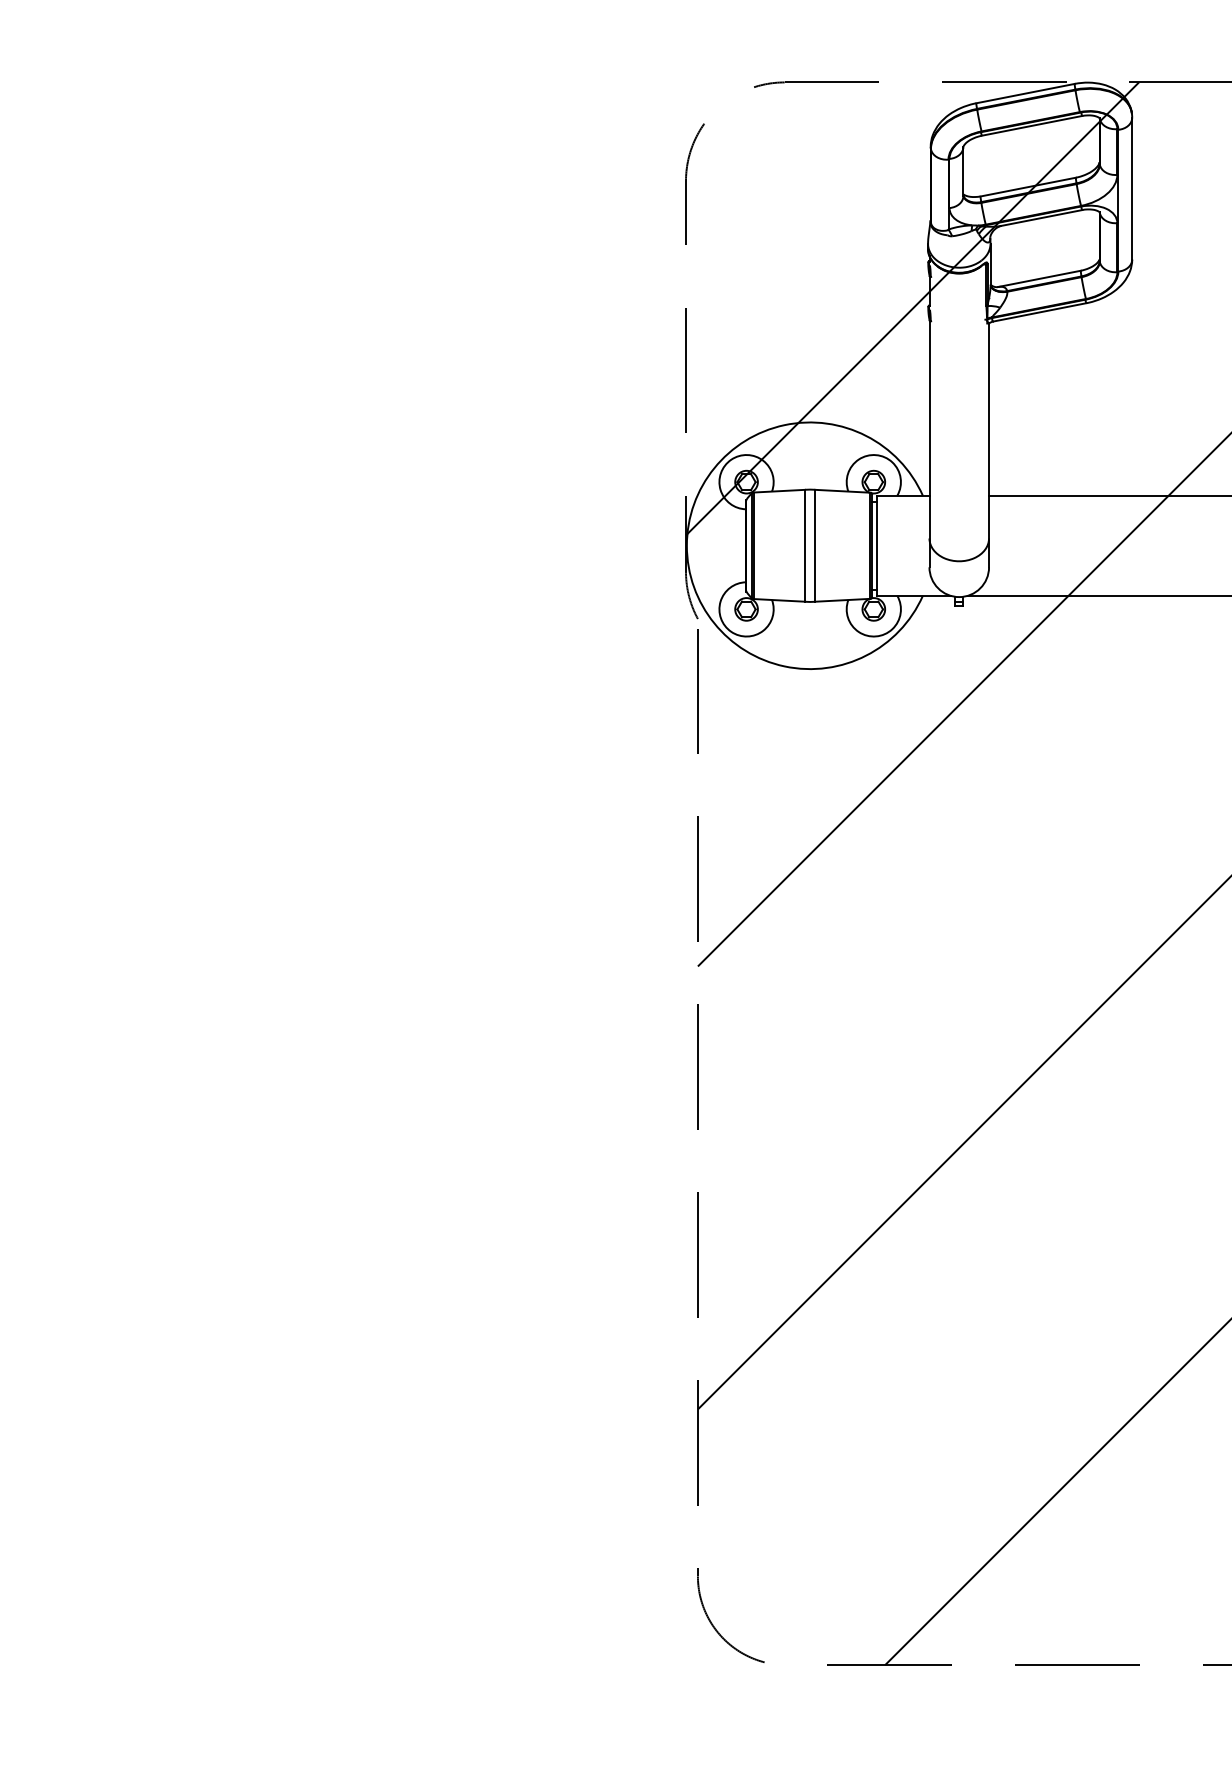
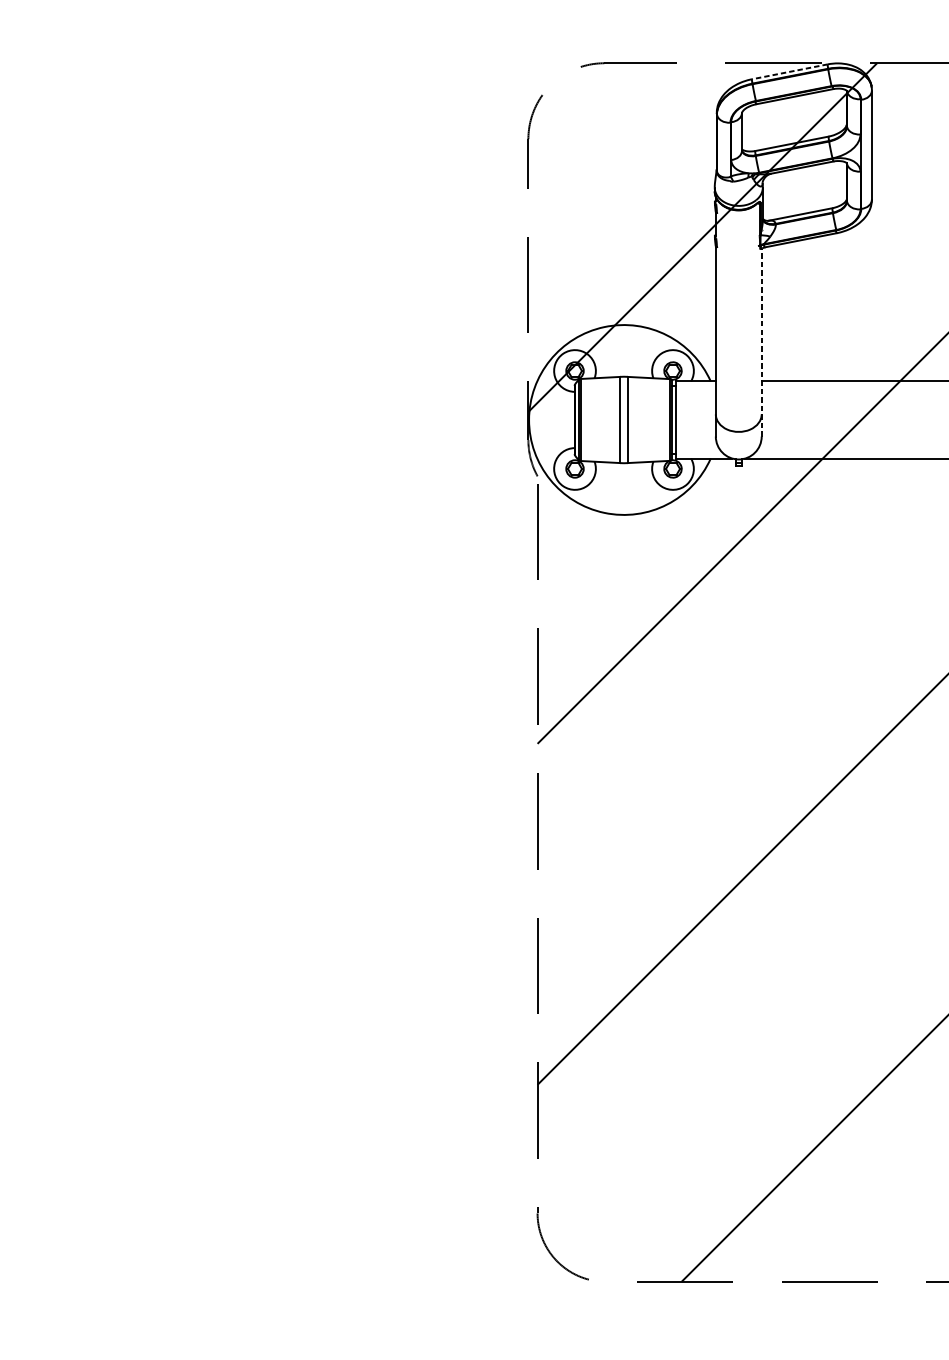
line: (1025, 93) -> (789, 71), solid -> dashed
line: (989, 445) -> (762, 342), solid -> dashed

